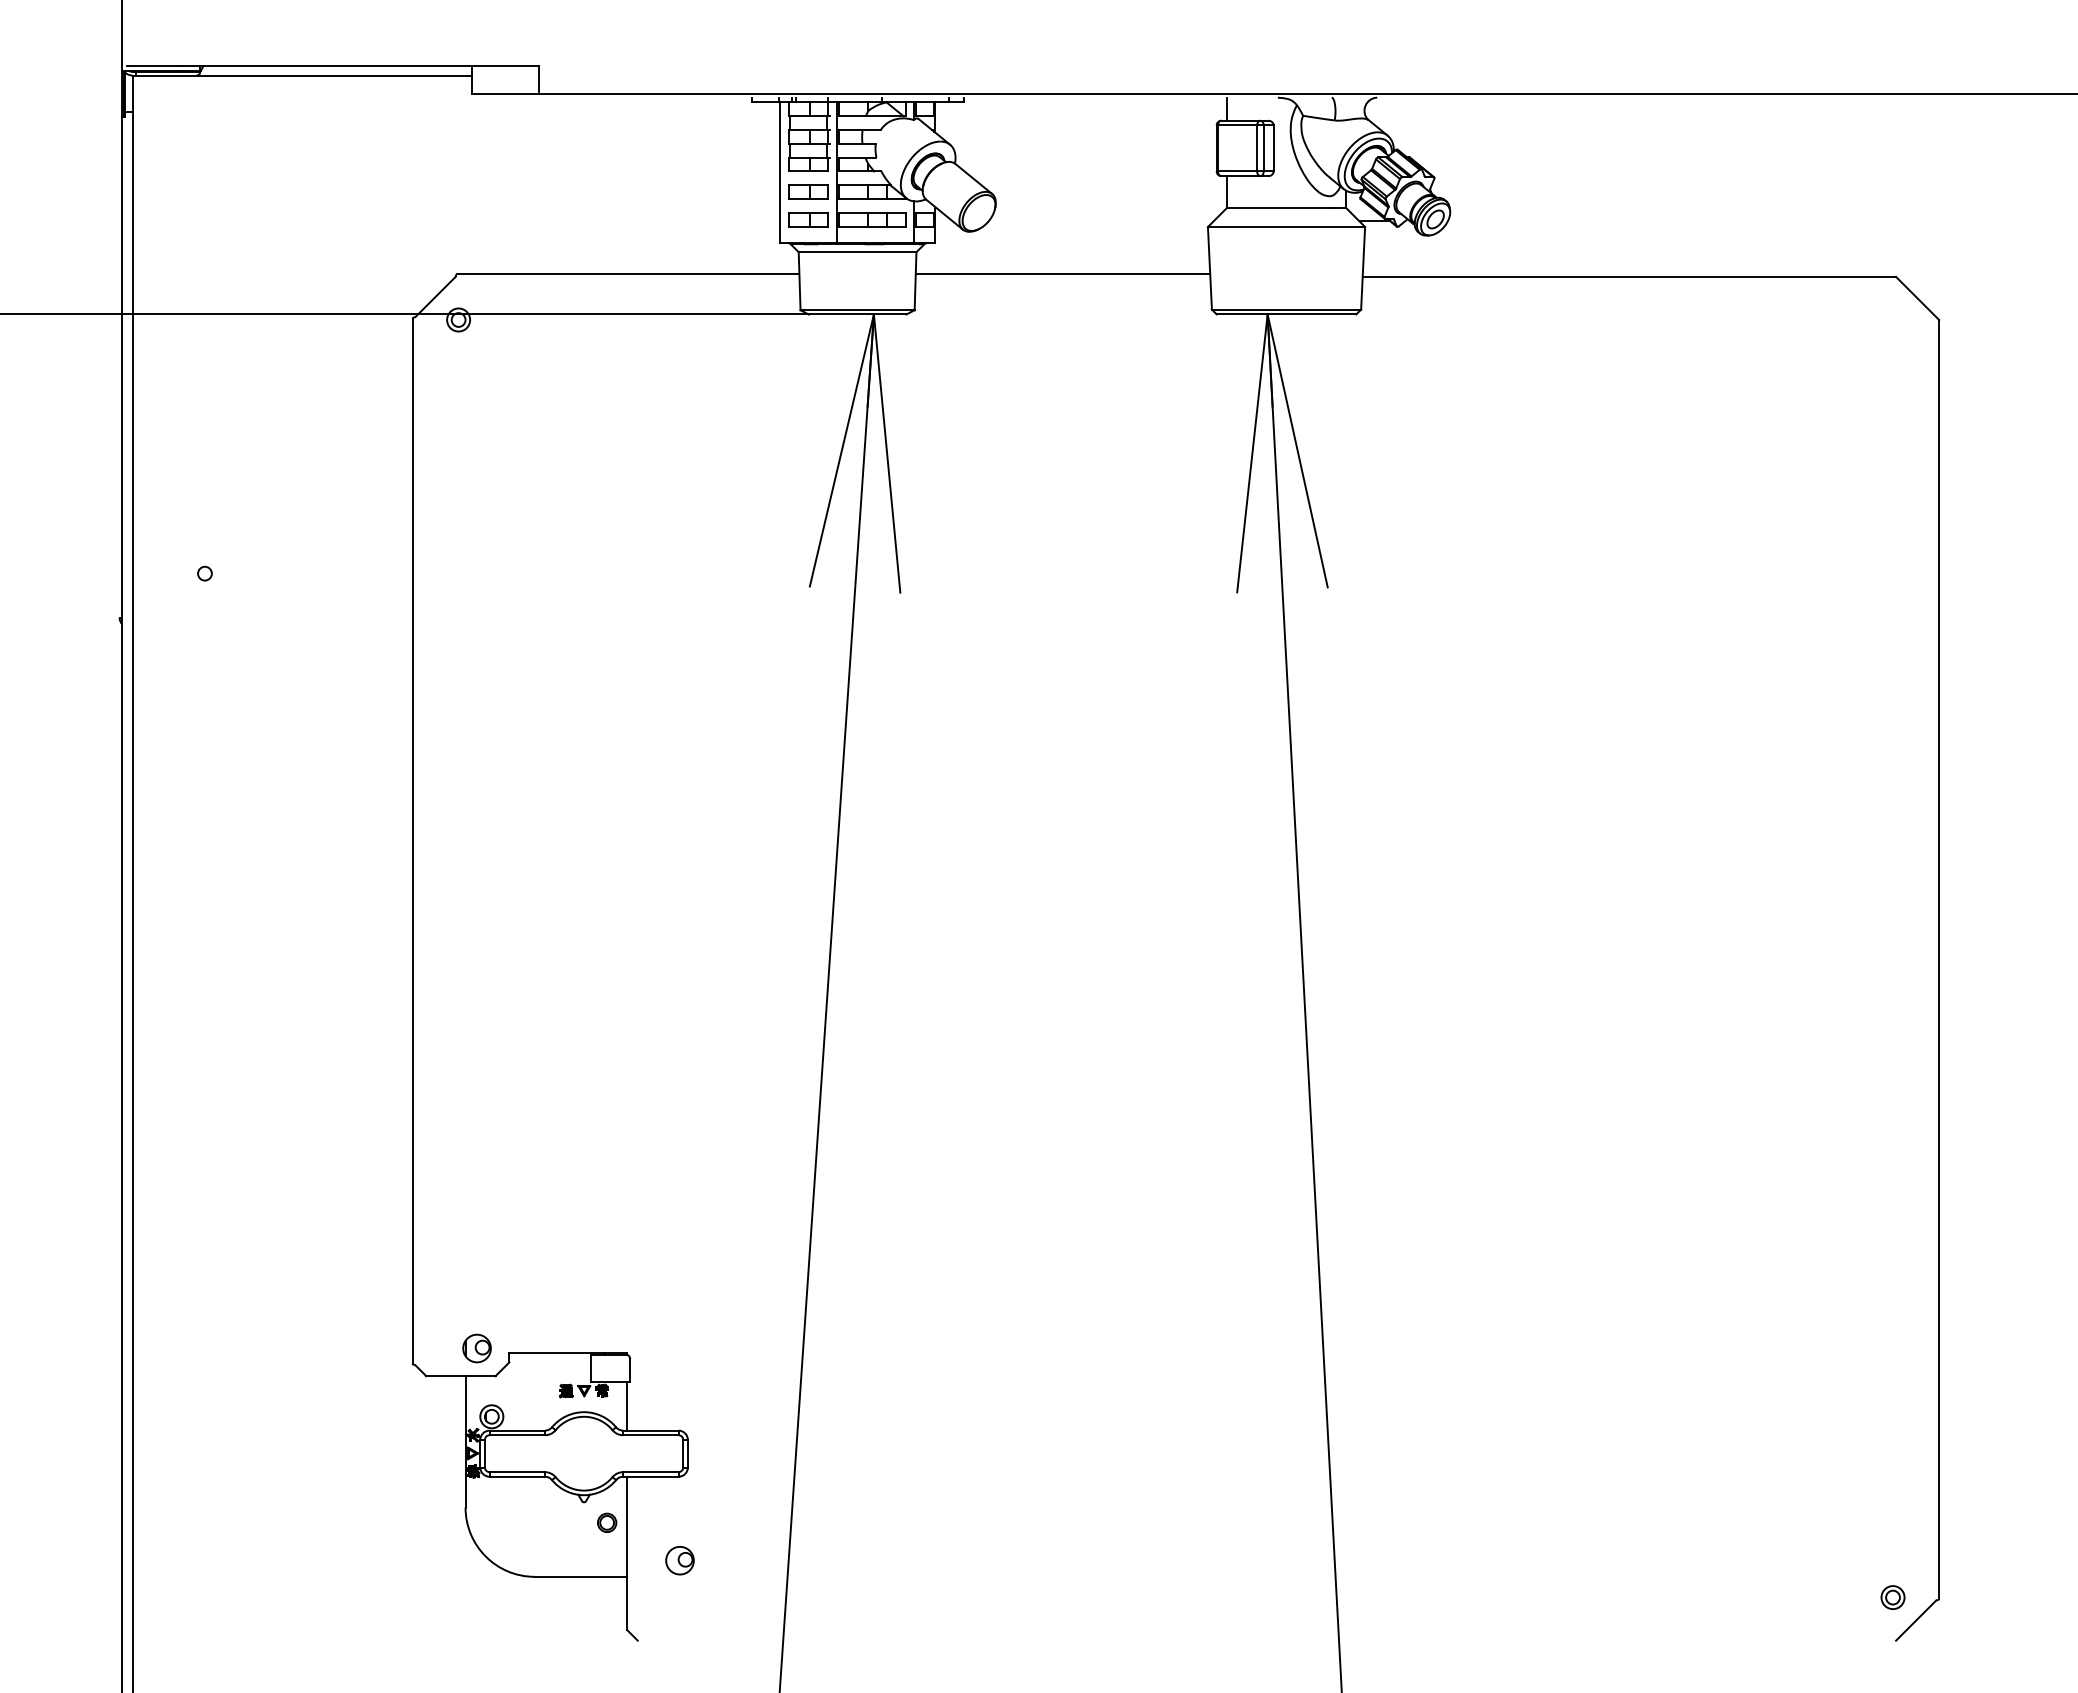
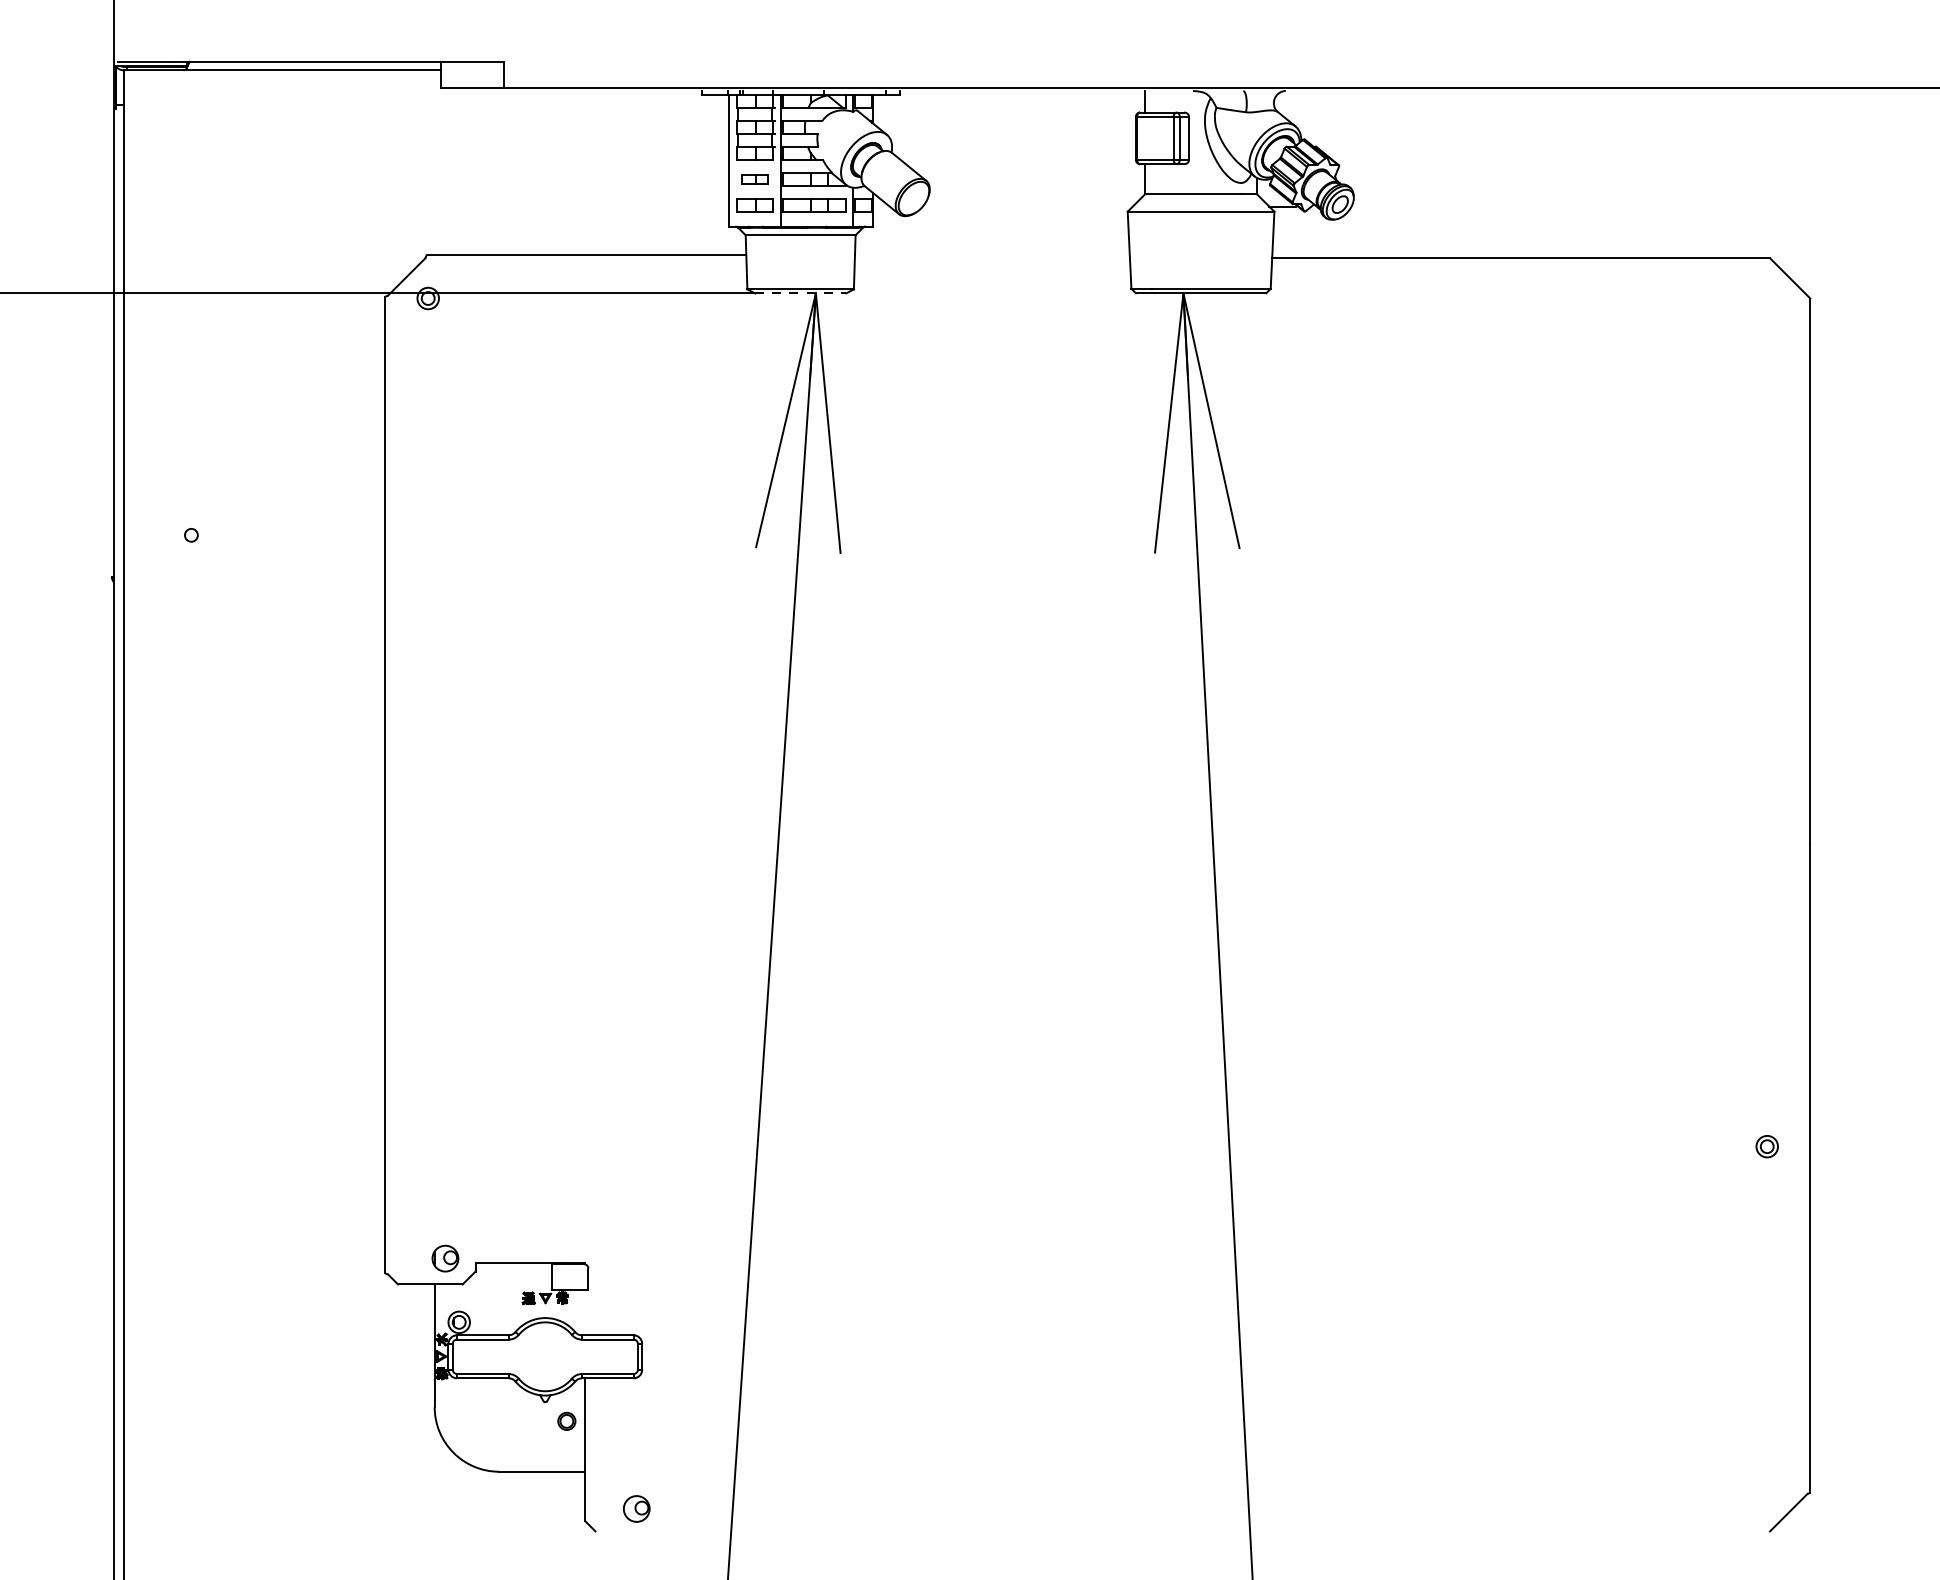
part: (808, 191) -> (754, 178), size x0.7
line: (1062, 273) -> (991, 255), removed
line: (857, 314) -> (800, 293), solid -> dashed
line: (626, 1406) -> (584, 1312), removed
part: (679, 1560) -> (636, 1508), moved
part: (1892, 1597) -> (1766, 1146), moved

